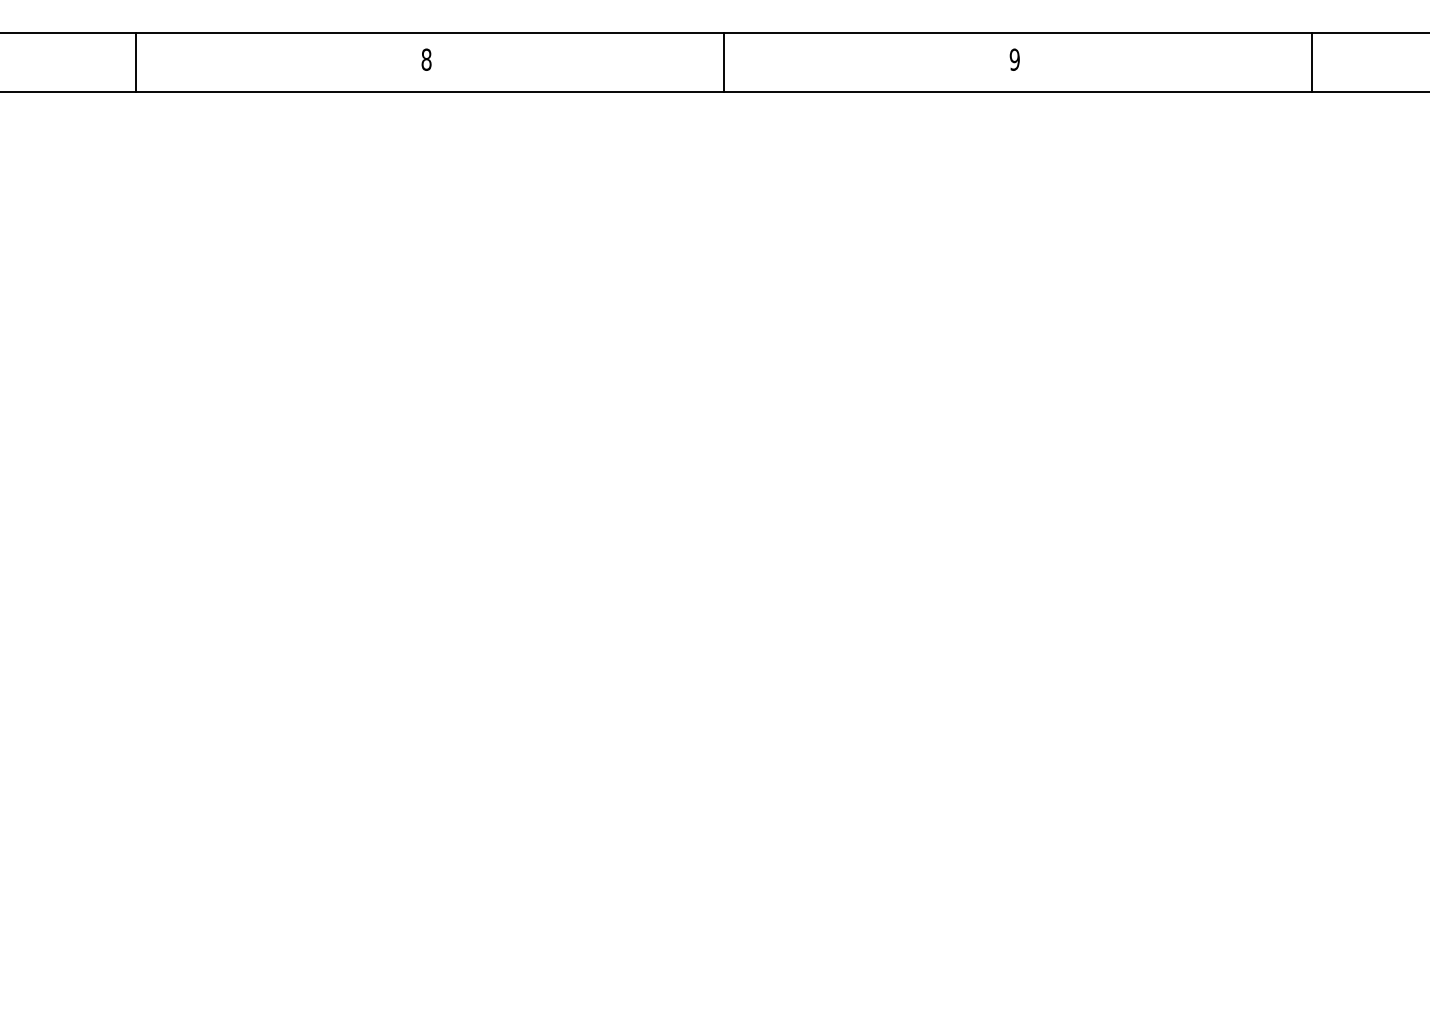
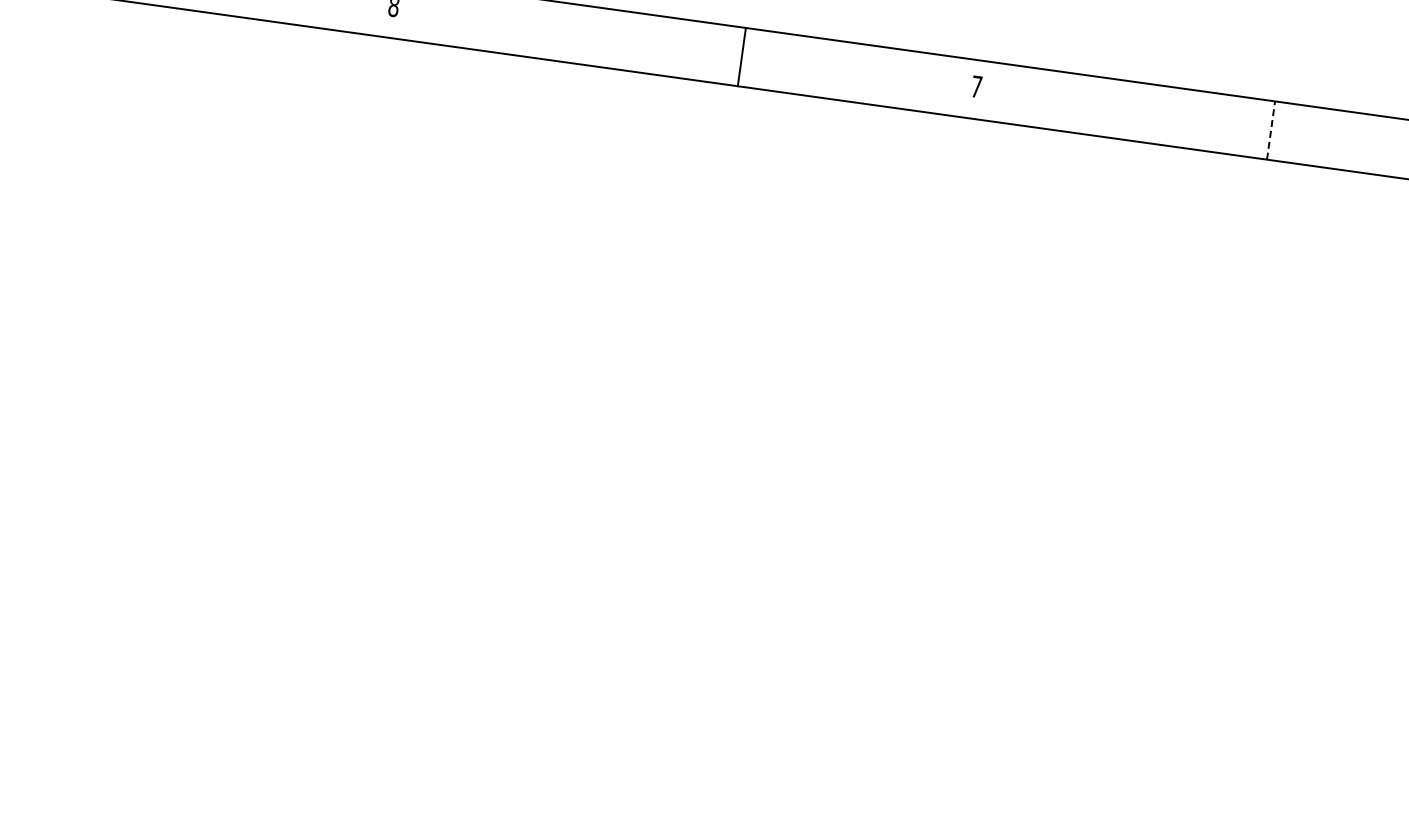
text: (1014, 59) -> (976, 86), 9 -> 7
line: (724, 62) -> (742, 57), moved
line: (1312, 62) -> (1271, 130), solid -> dashed

